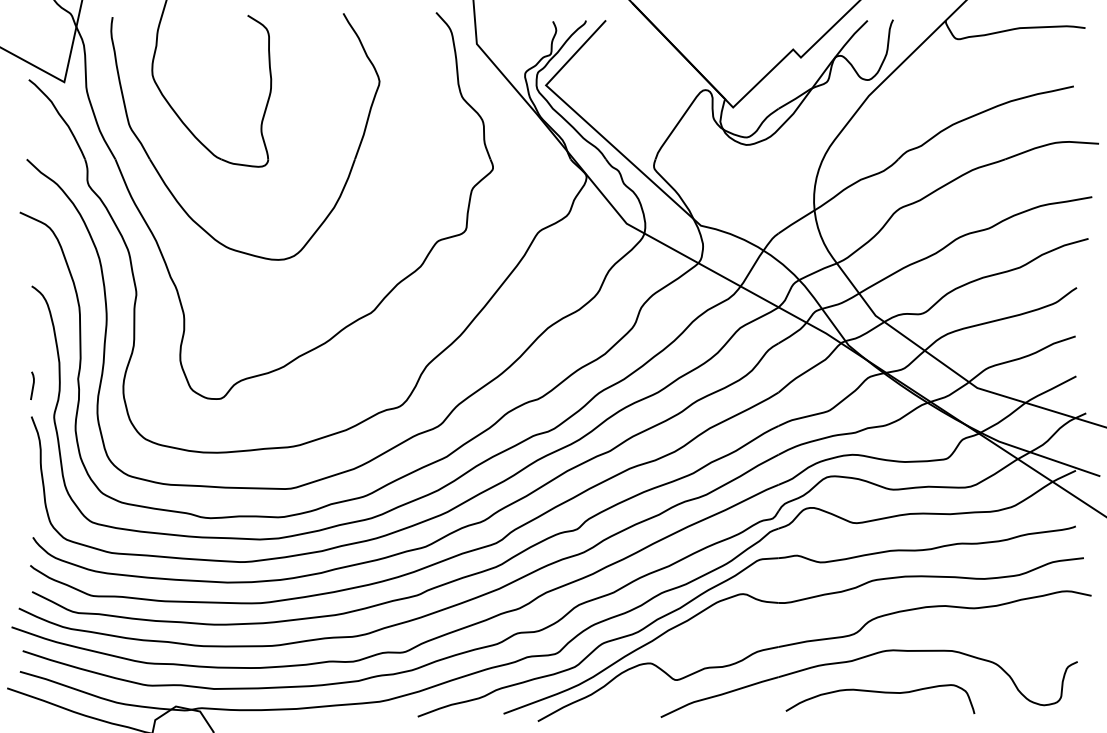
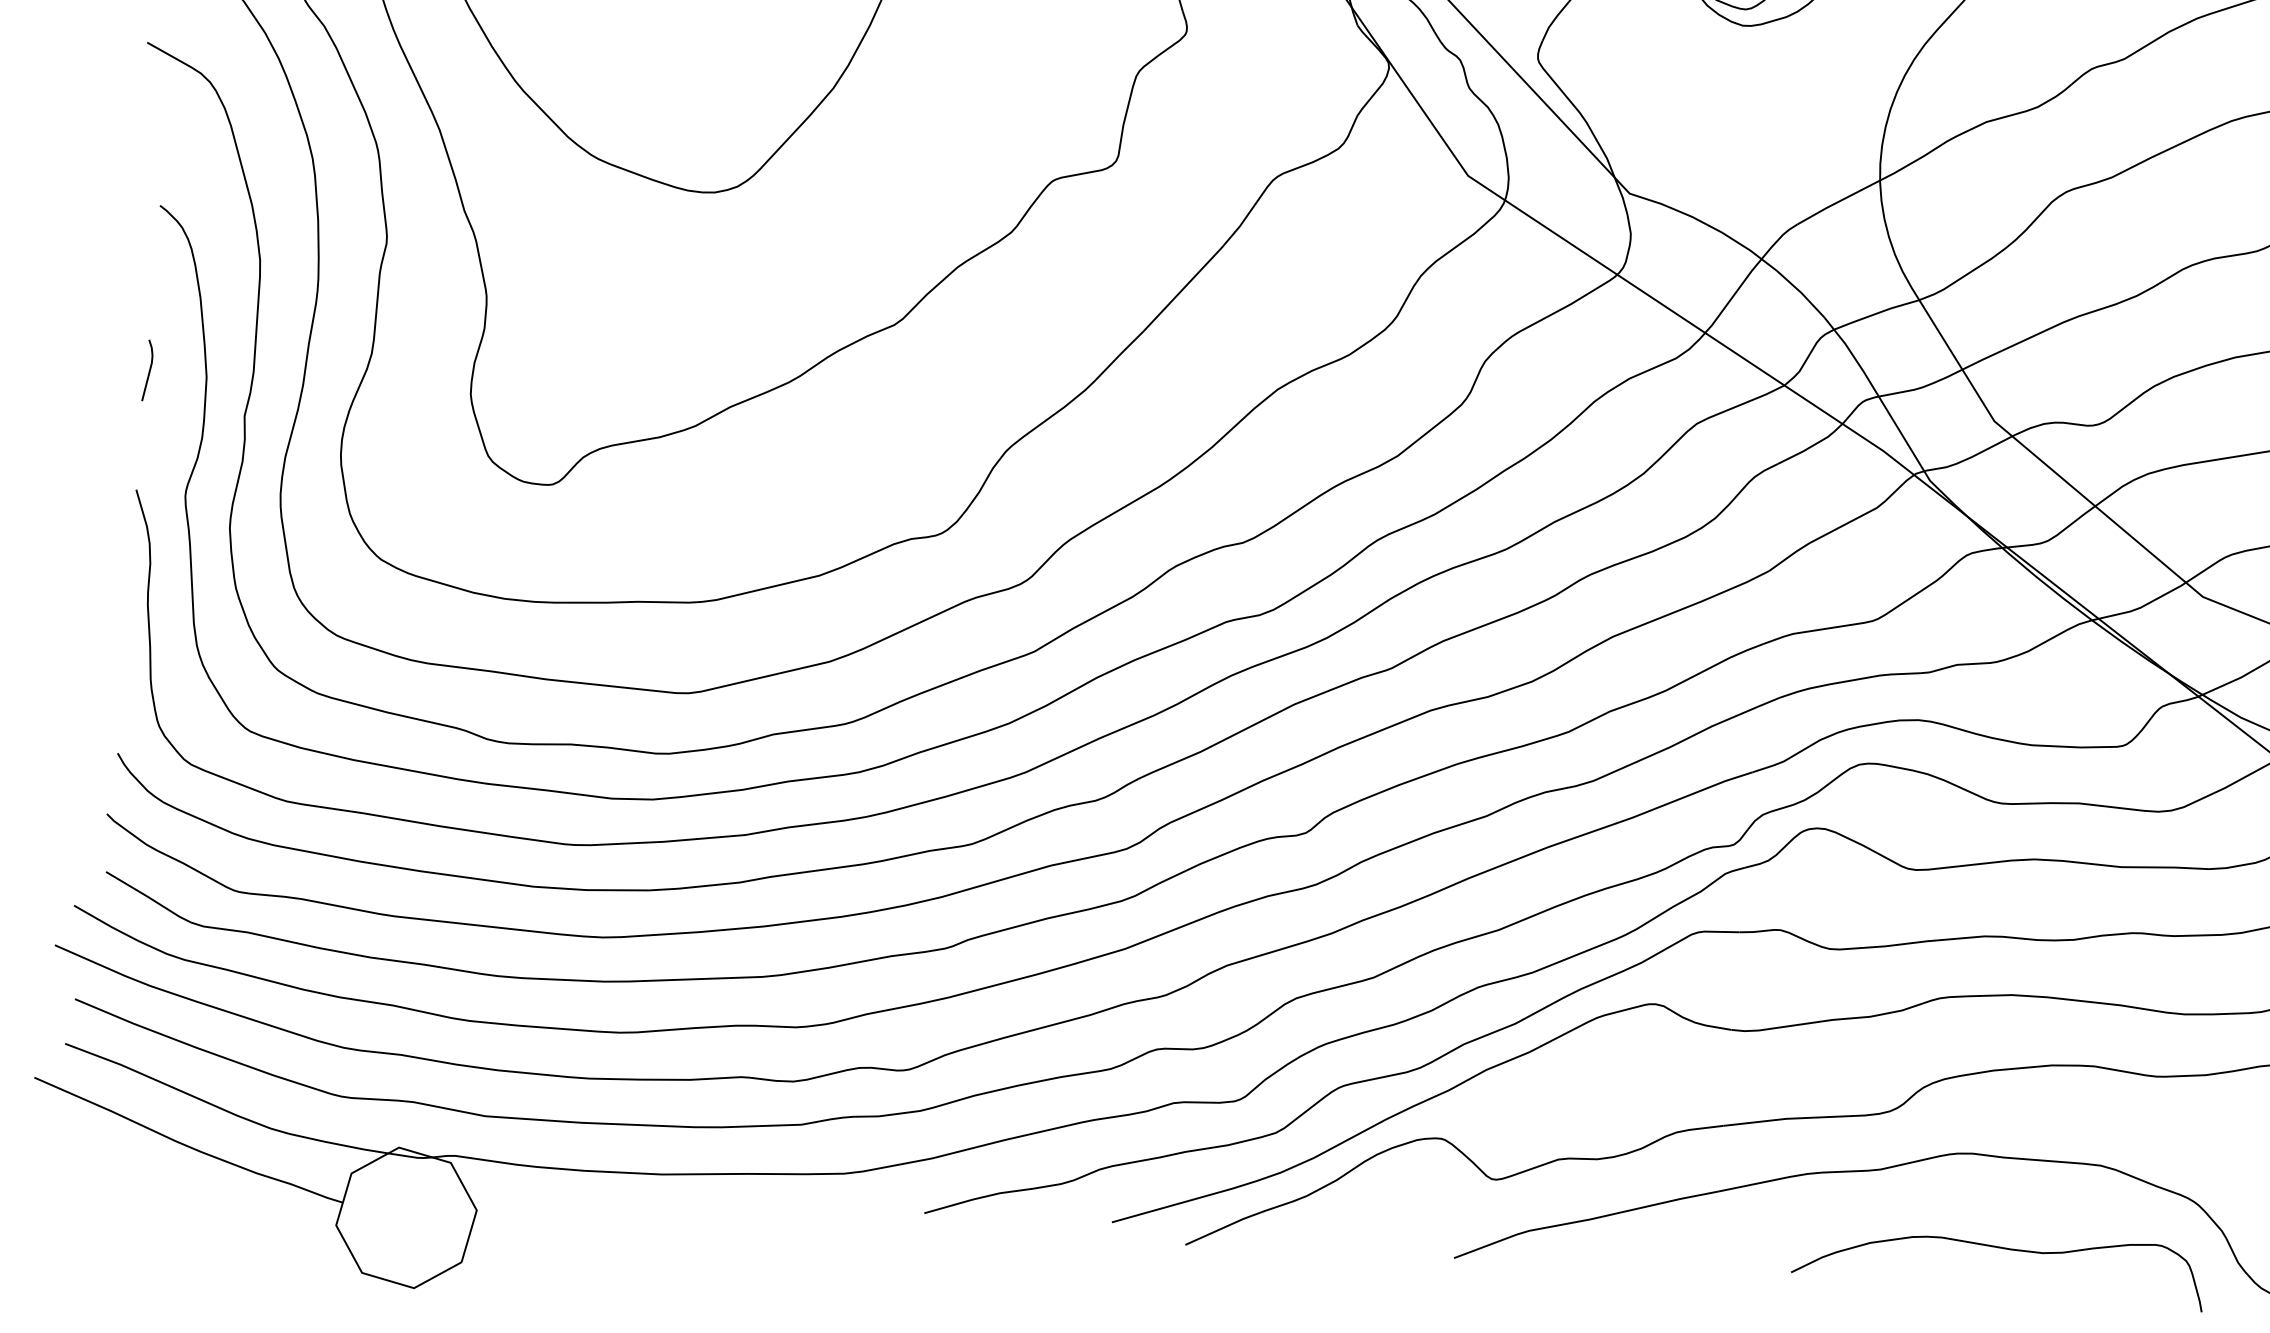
line: (32, 385) -> (148, 369), moved
curve: (881, 693) -> (2002, 1250), moved

